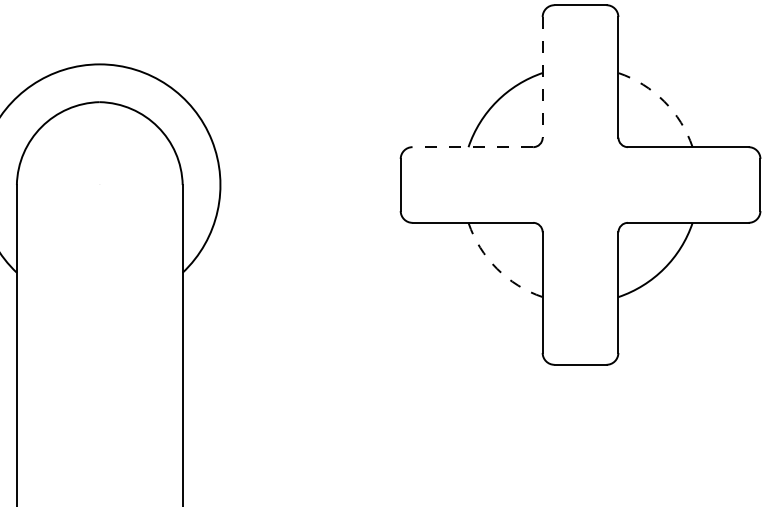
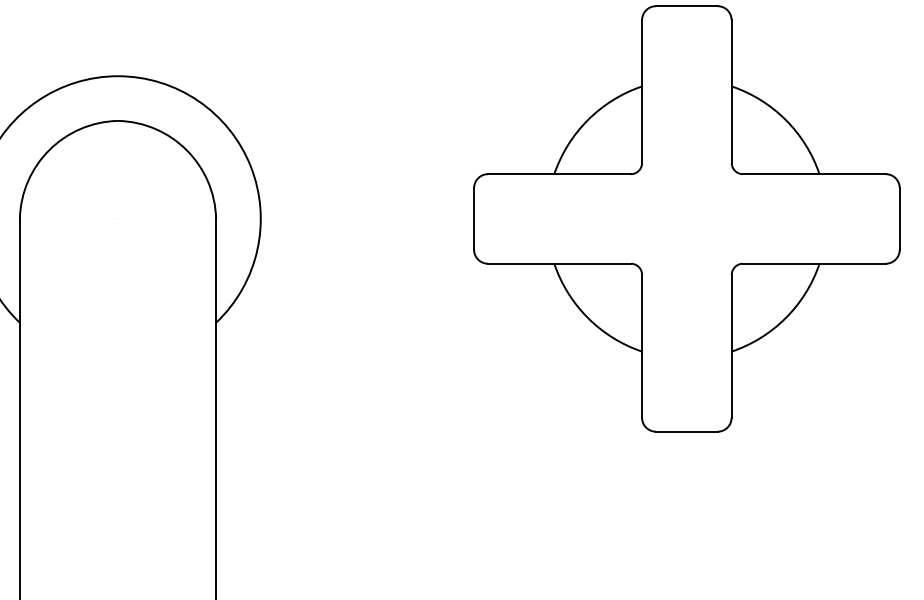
line: (543, 78) -> (642, 92), dashed -> solid
arc: (663, 101) -> (785, 120), dashed -> solid
line: (472, 147) -> (558, 174), dashed -> solid
arc: (496, 269) -> (587, 318), dashed -> solid

